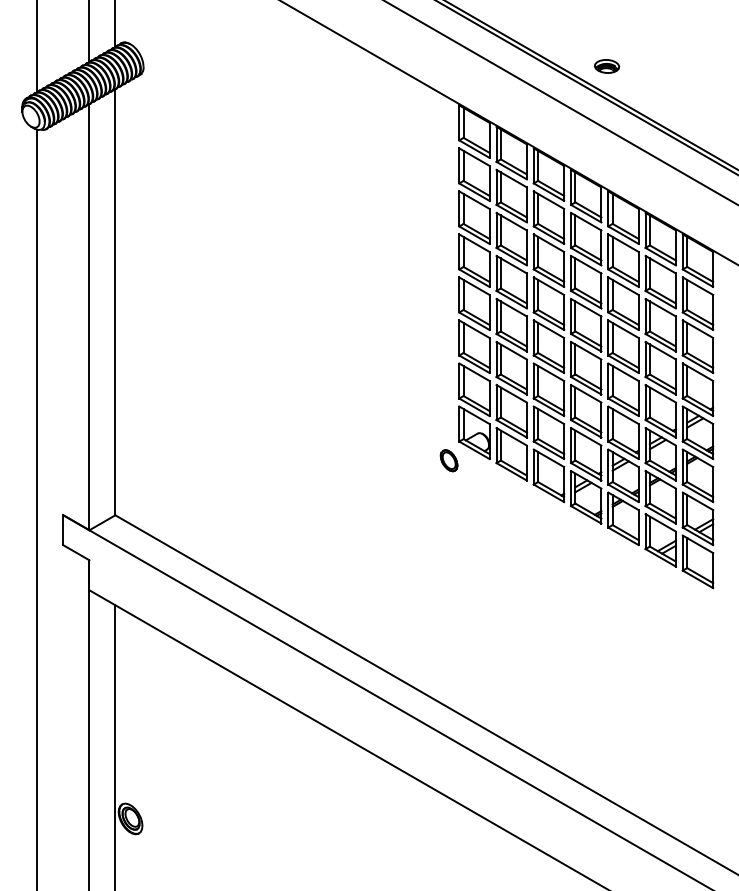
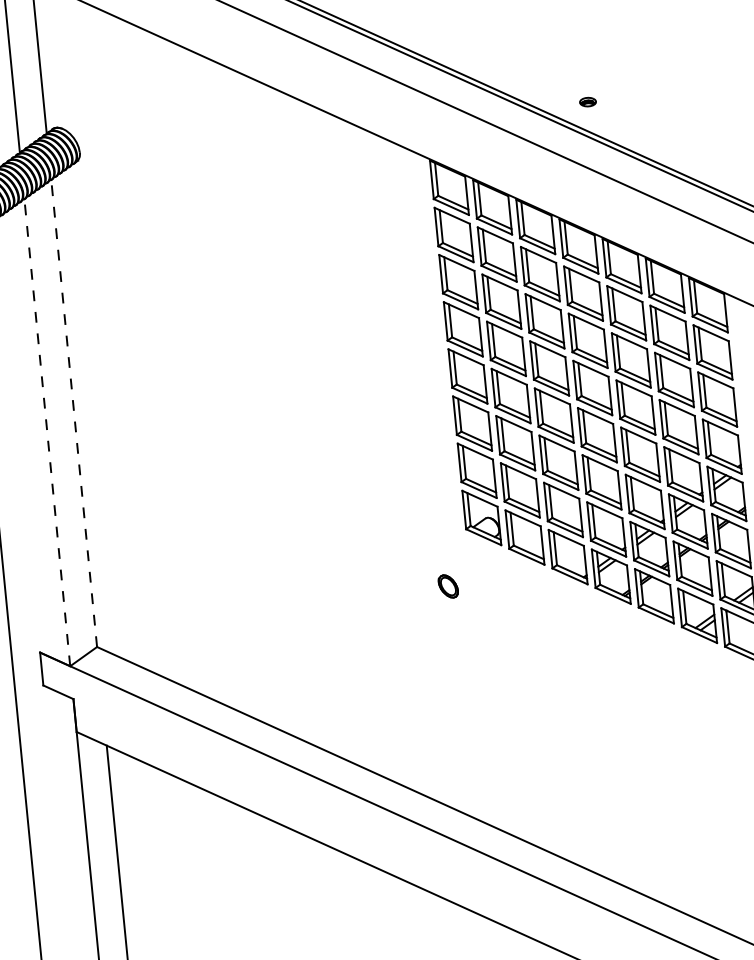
part: (607, 66) -> (588, 102), size x0.6
line: (115, 301) -> (74, 412), solid -> dashed
line: (89, 316) -> (47, 431), solid -> dashed
part: (448, 460) -> (447, 586), moved

